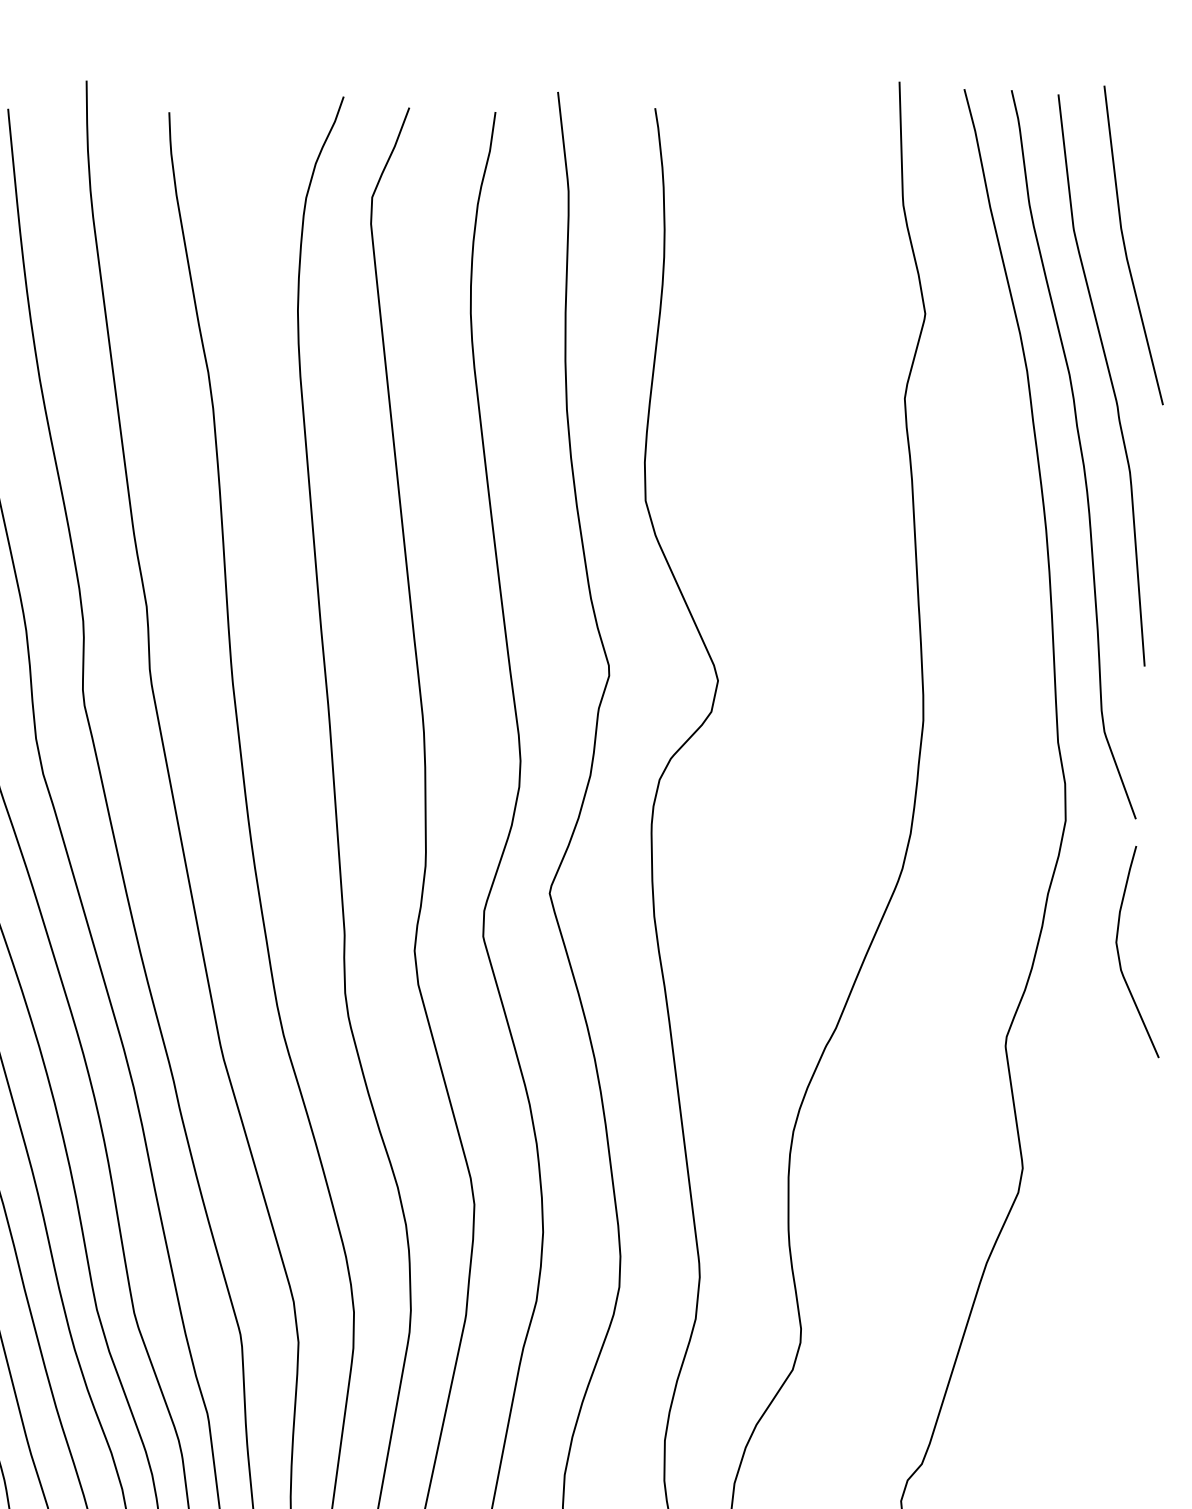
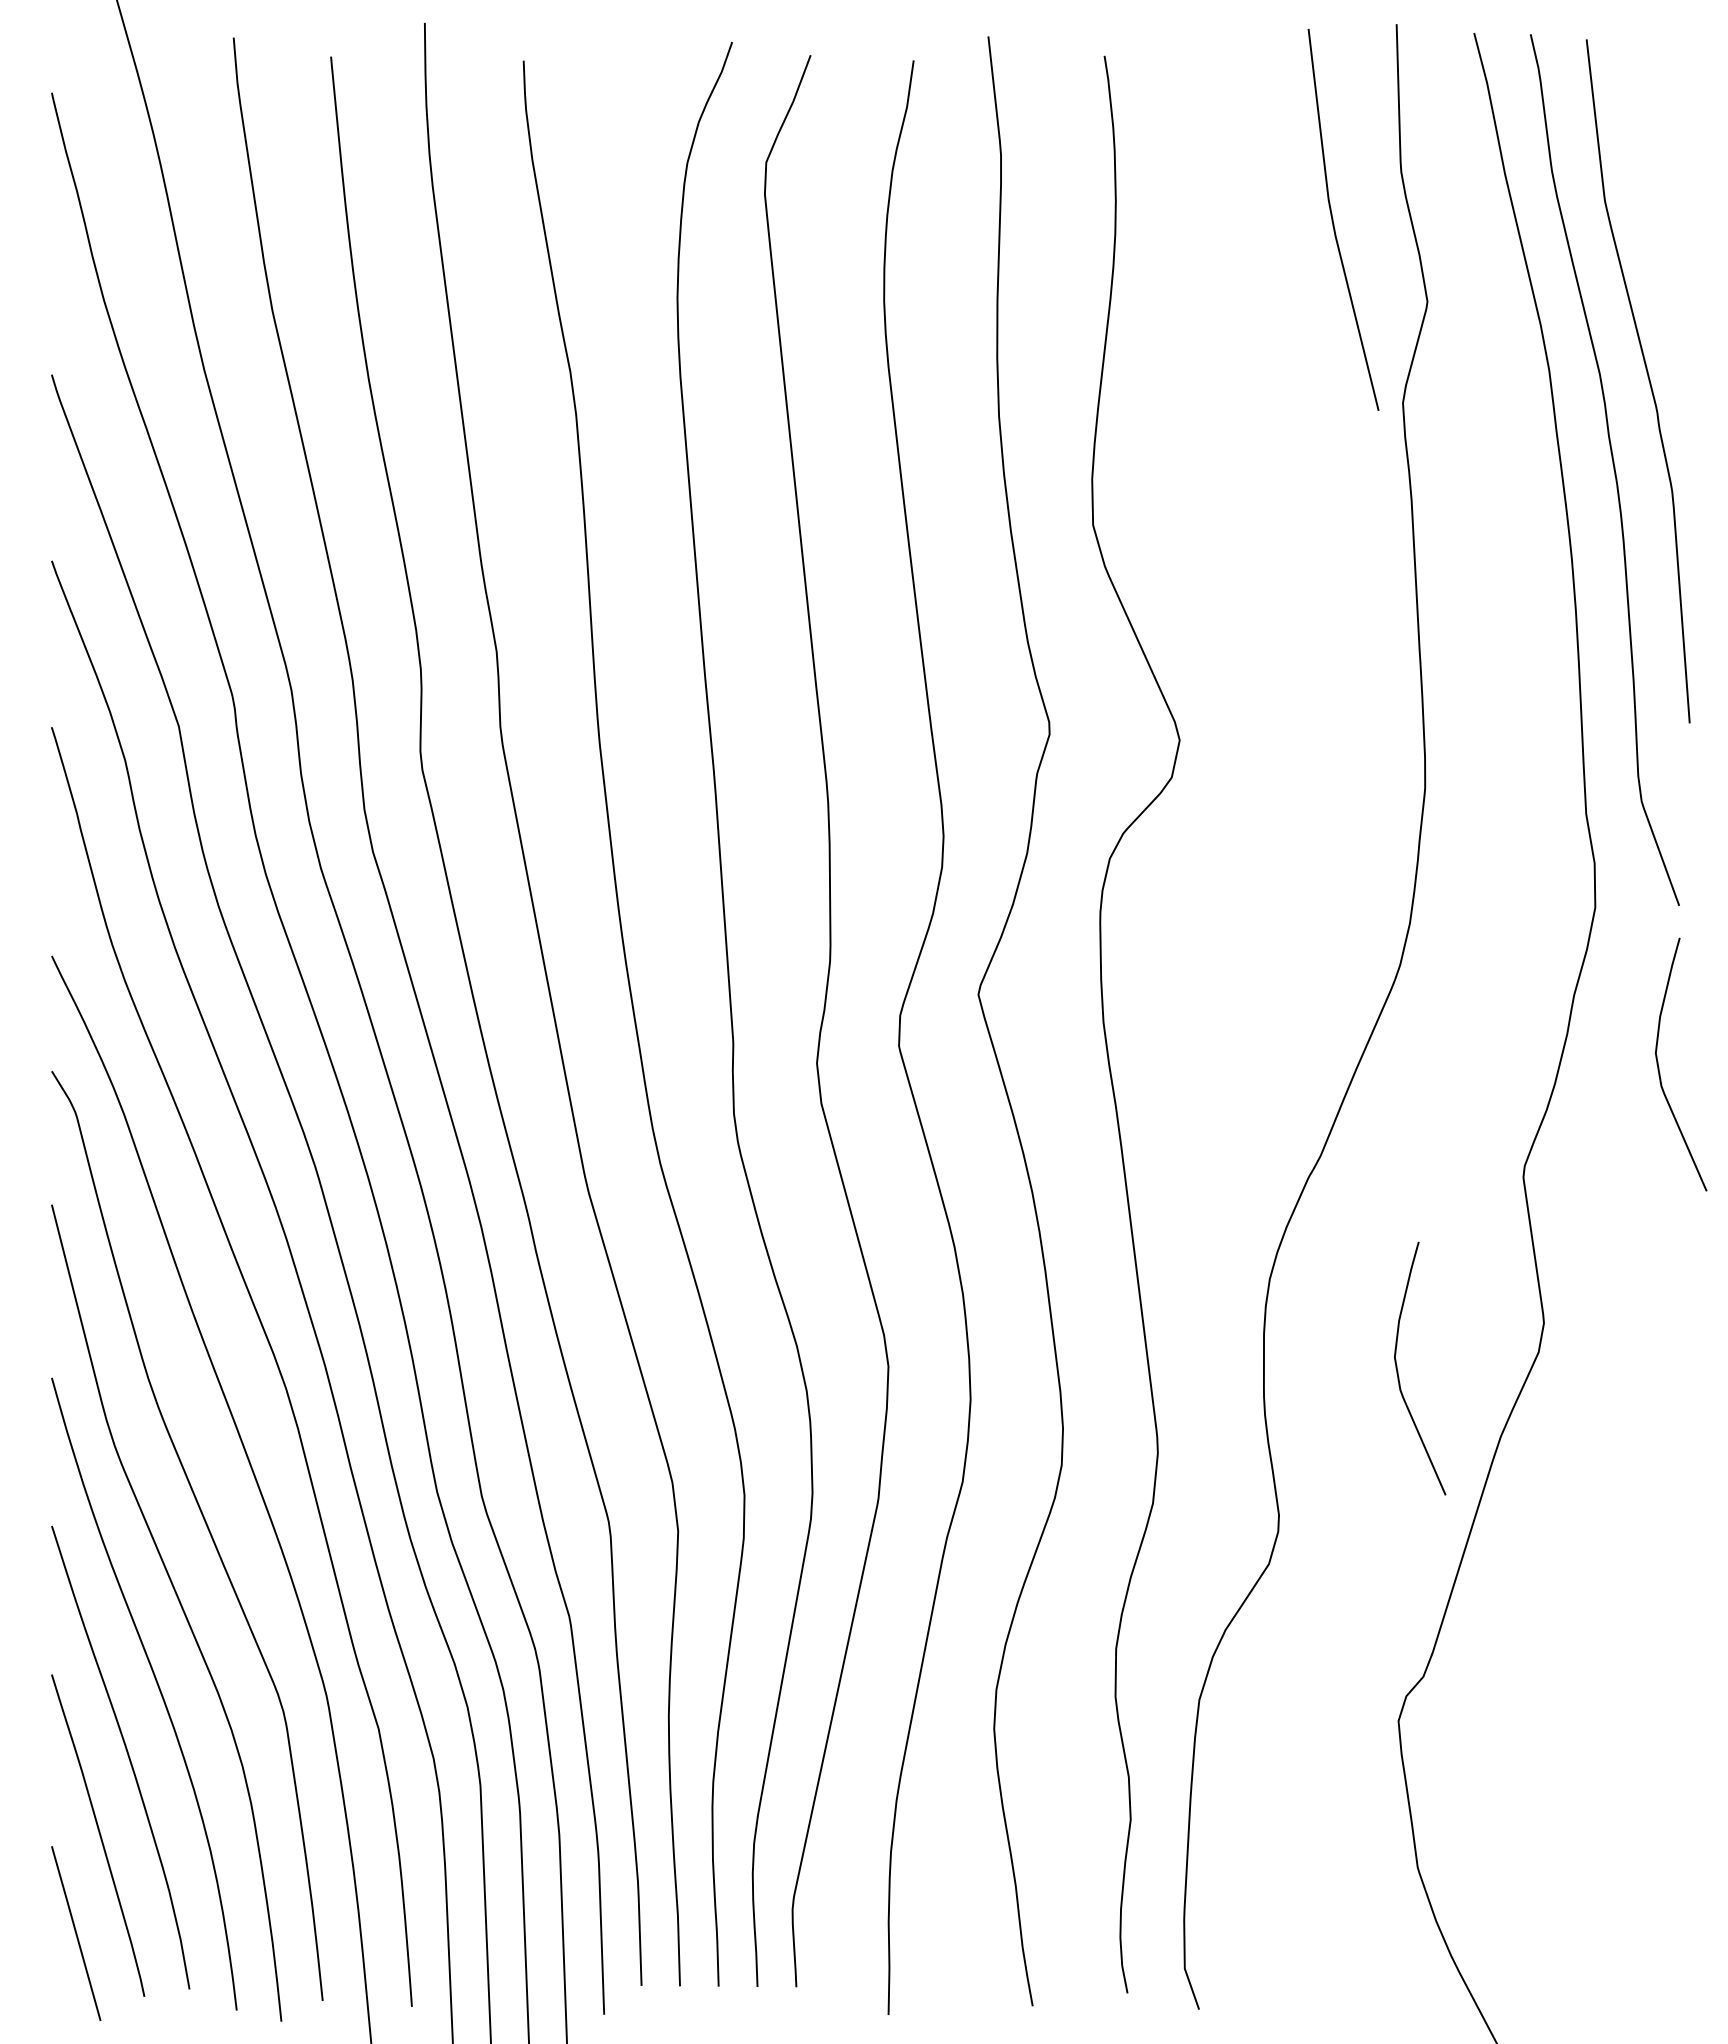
line: (1126, 248) -> (1334, 223), moved
curve: (901, 1208) -> (1398, 1371), added

